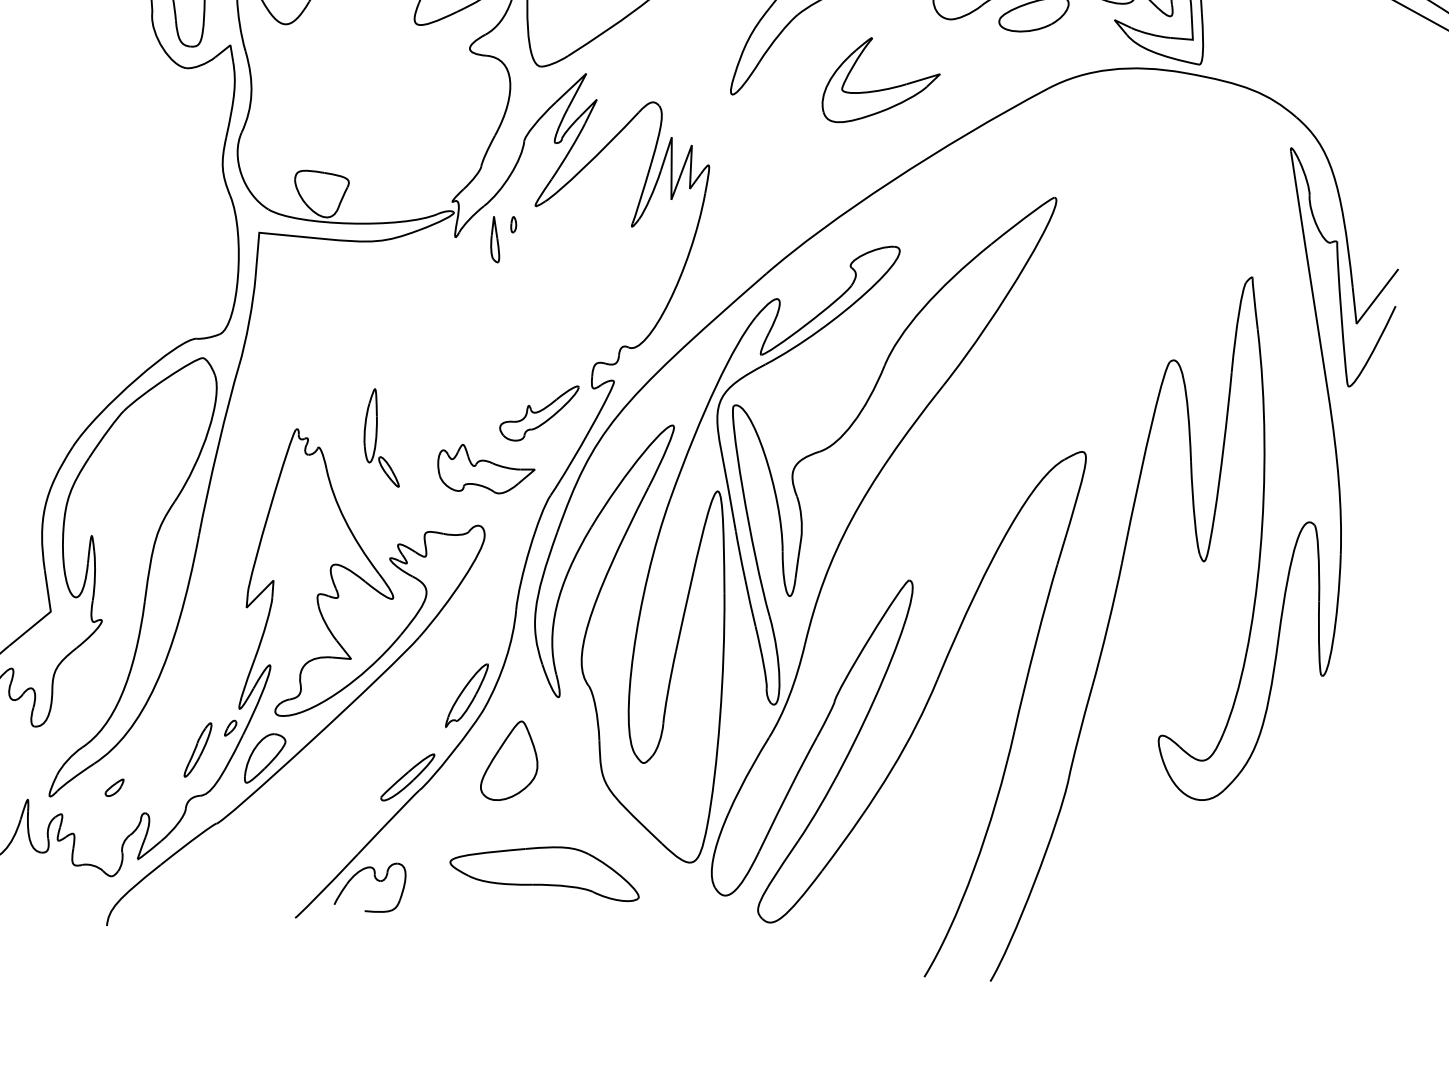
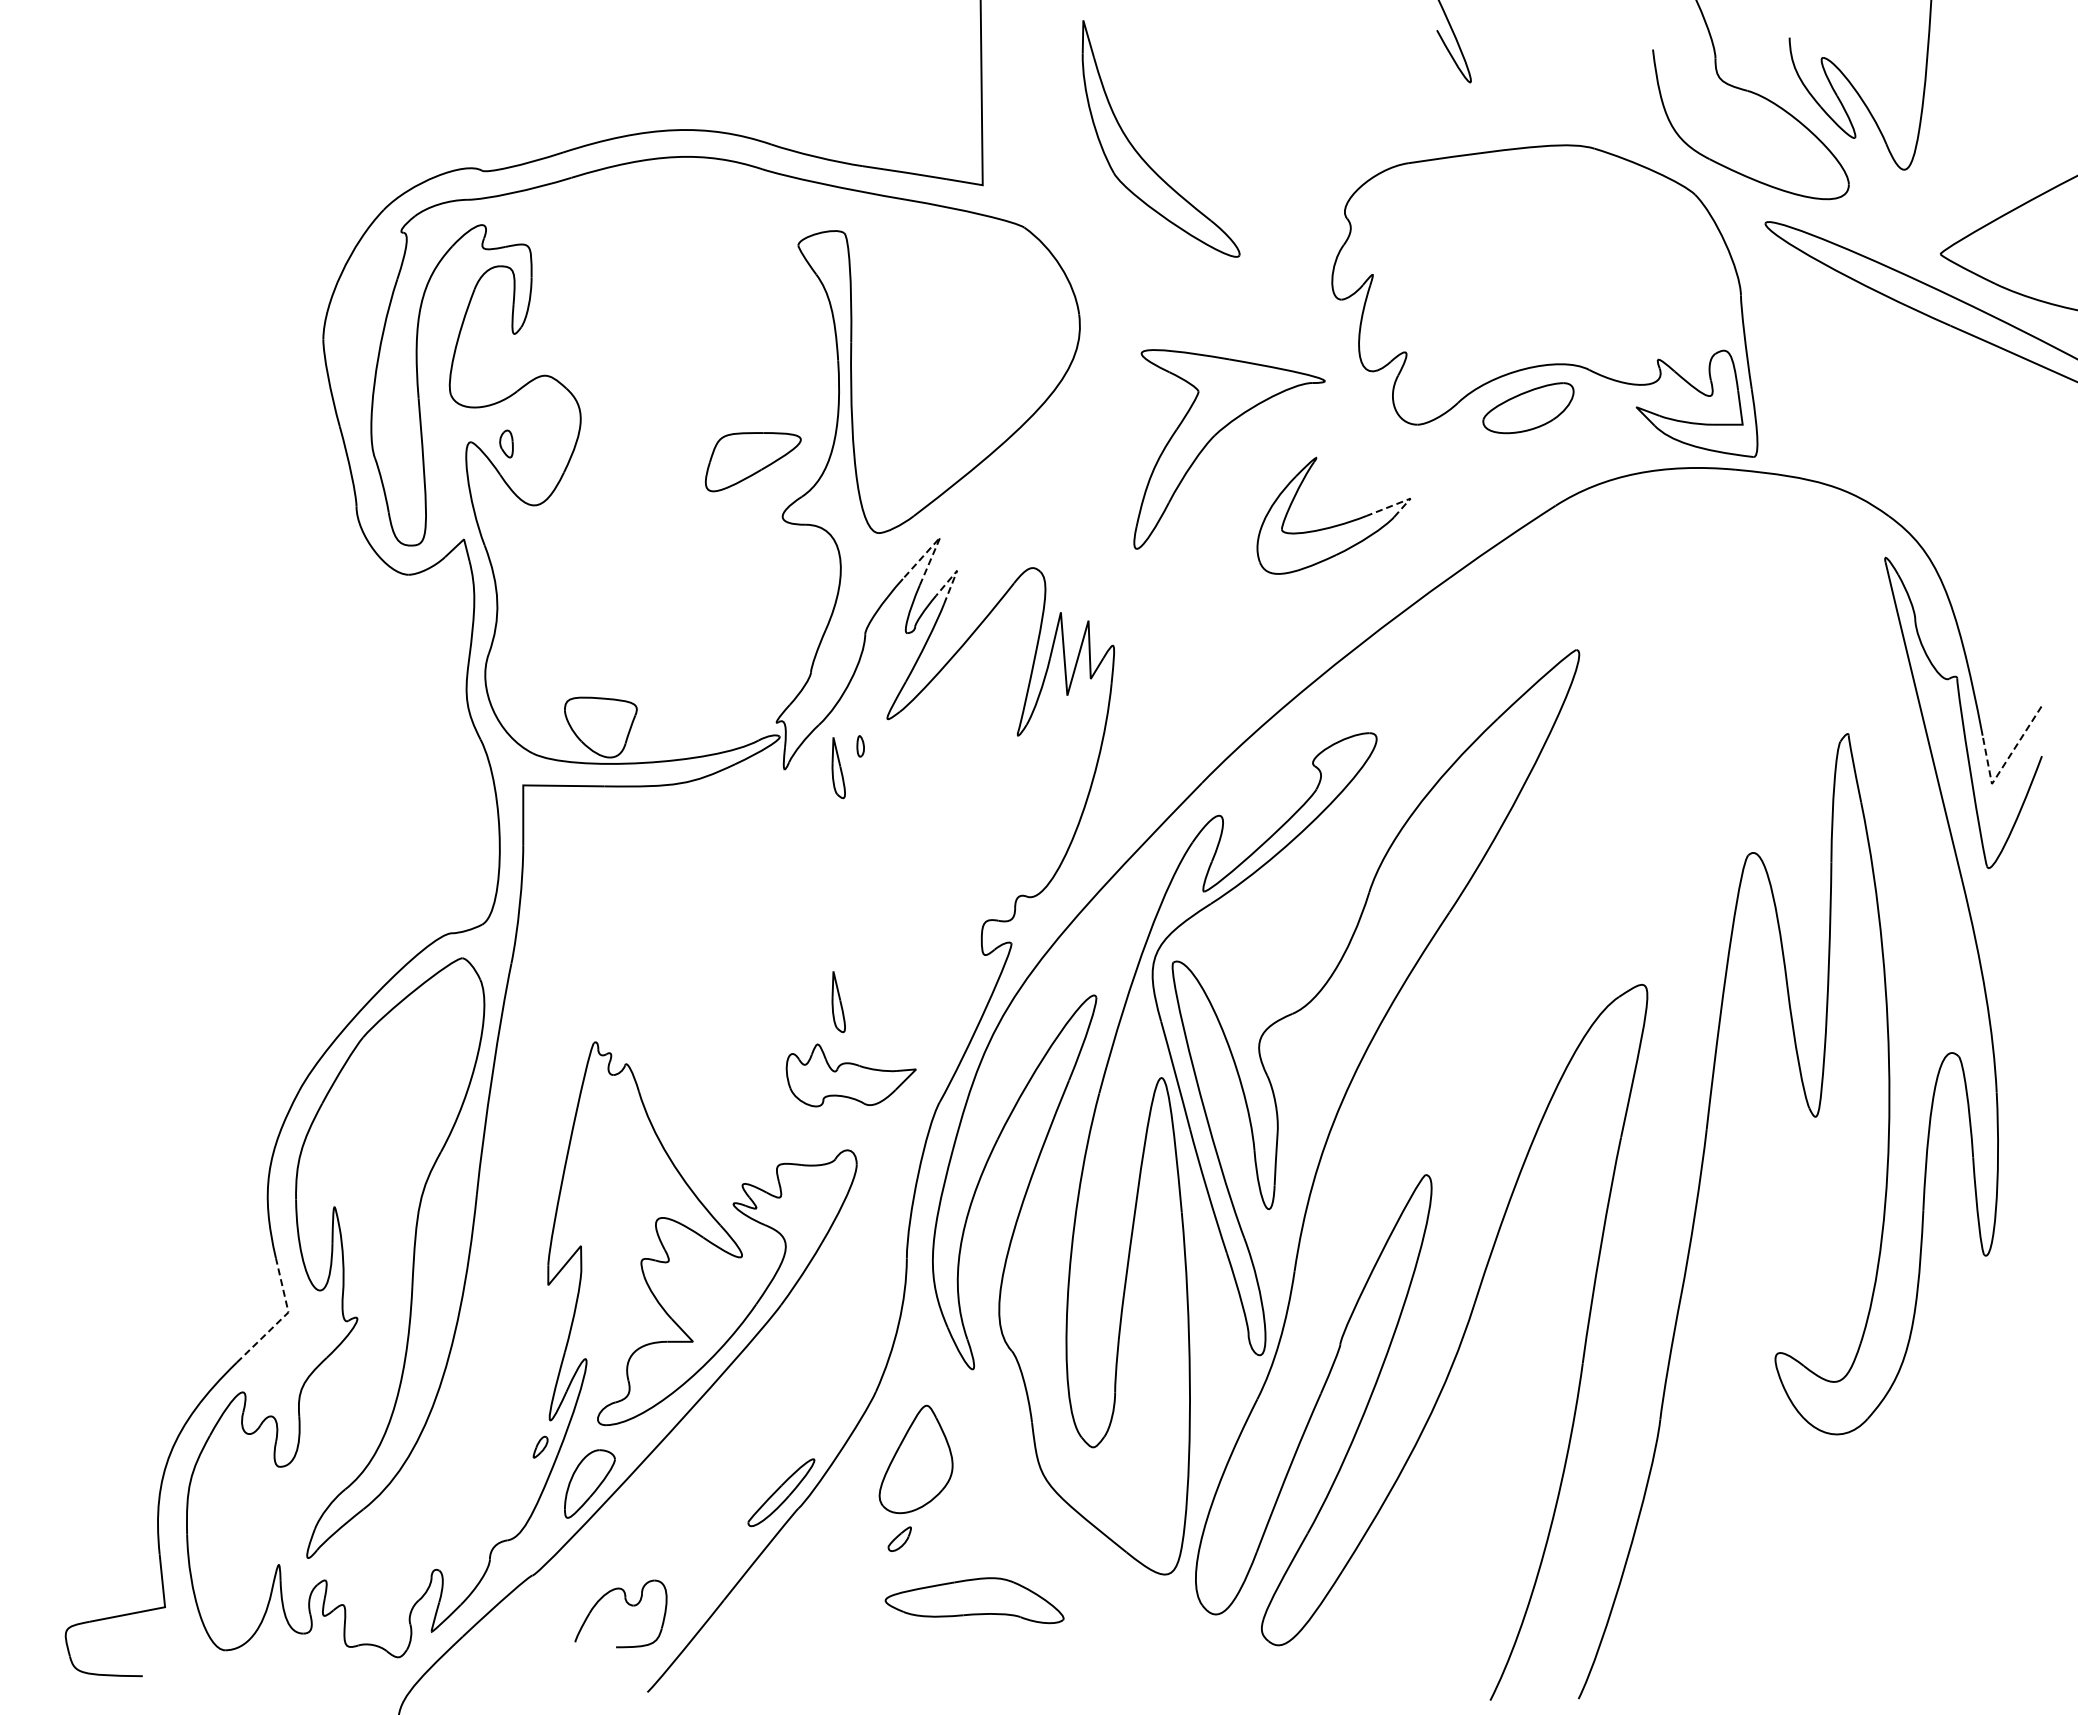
line: (585, 74) -> (939, 538), solid -> dashed
line: (932, 76) -> (1400, 502), solid -> dashed
line: (596, 100) -> (956, 571), solid -> dashed
line: (1366, 311) -> (2003, 766), solid -> dashed
part: (538, 412) -> (914, 993), removed
part: (481, 414) -> (838, 1002), added
part: (376, 436) -> (702, 1043), removed
line: (46, 615) -> (283, 1317), solid -> dashed
part: (466, 695) -> (850, 1377), removed
part: (197, 749) -> (499, 1479), removed
part: (114, 787) -> (899, 1538), moved
part: (545, 870) -> (974, 1600), size x0.7
part: (375, 879) -> (627, 1604), moved

